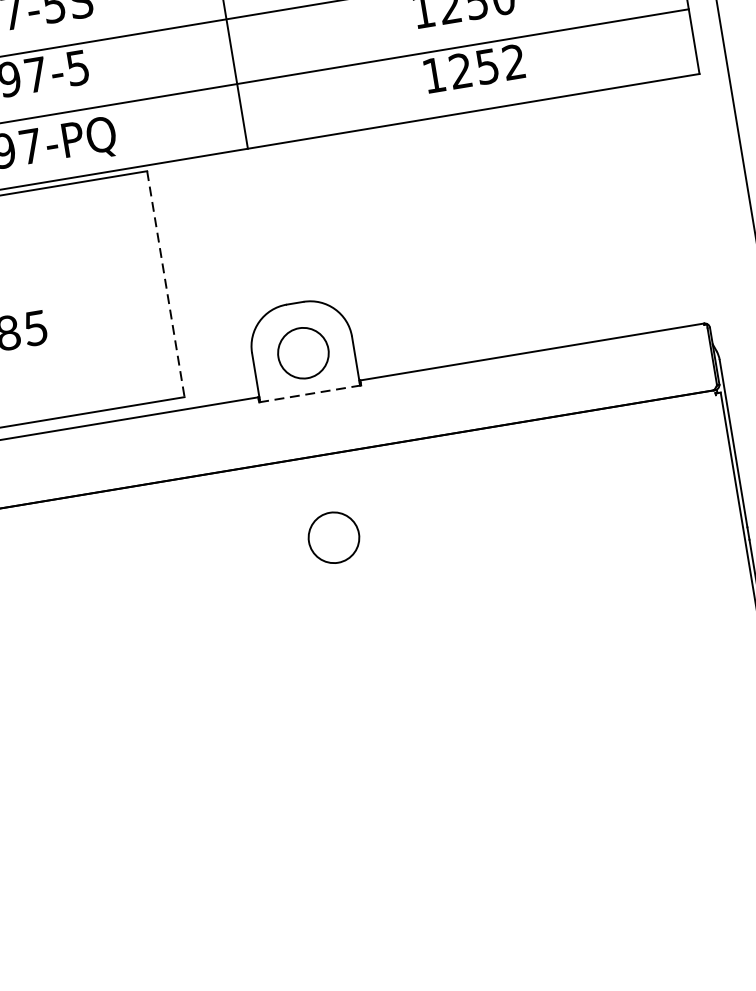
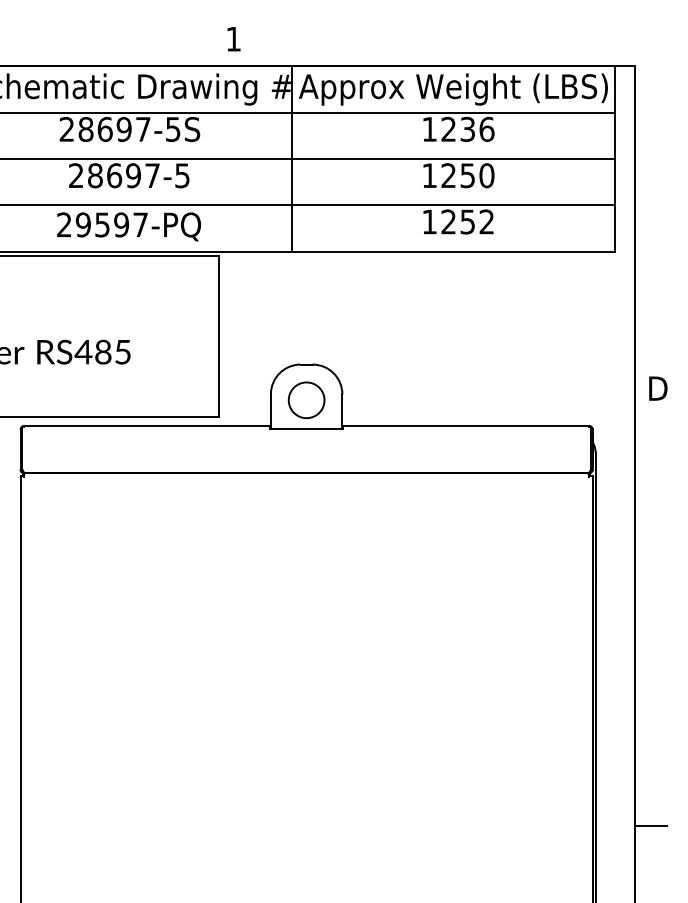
line: (165, 284) -> (218, 336), dashed -> solid
line: (311, 393) -> (307, 429), dashed -> solid
circle: (333, 538) -> (306, 532), removed

